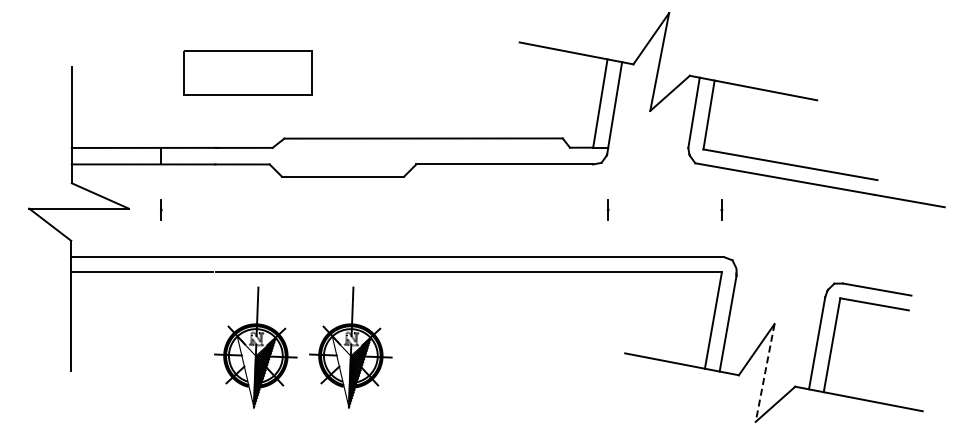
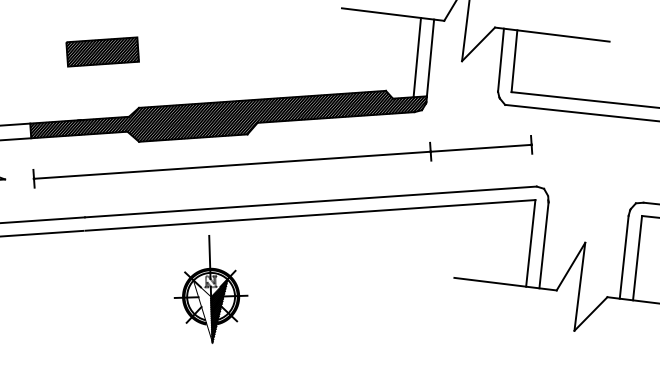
part: (247, 72) -> (102, 51), size x0.62
hatch: (384, 157) -> (228, 118), added
line: (441, 210) -> (282, 162), added
part: (255, 347) -> (125, 295), removed
line: (765, 372) -> (580, 286), dashed -> solid

